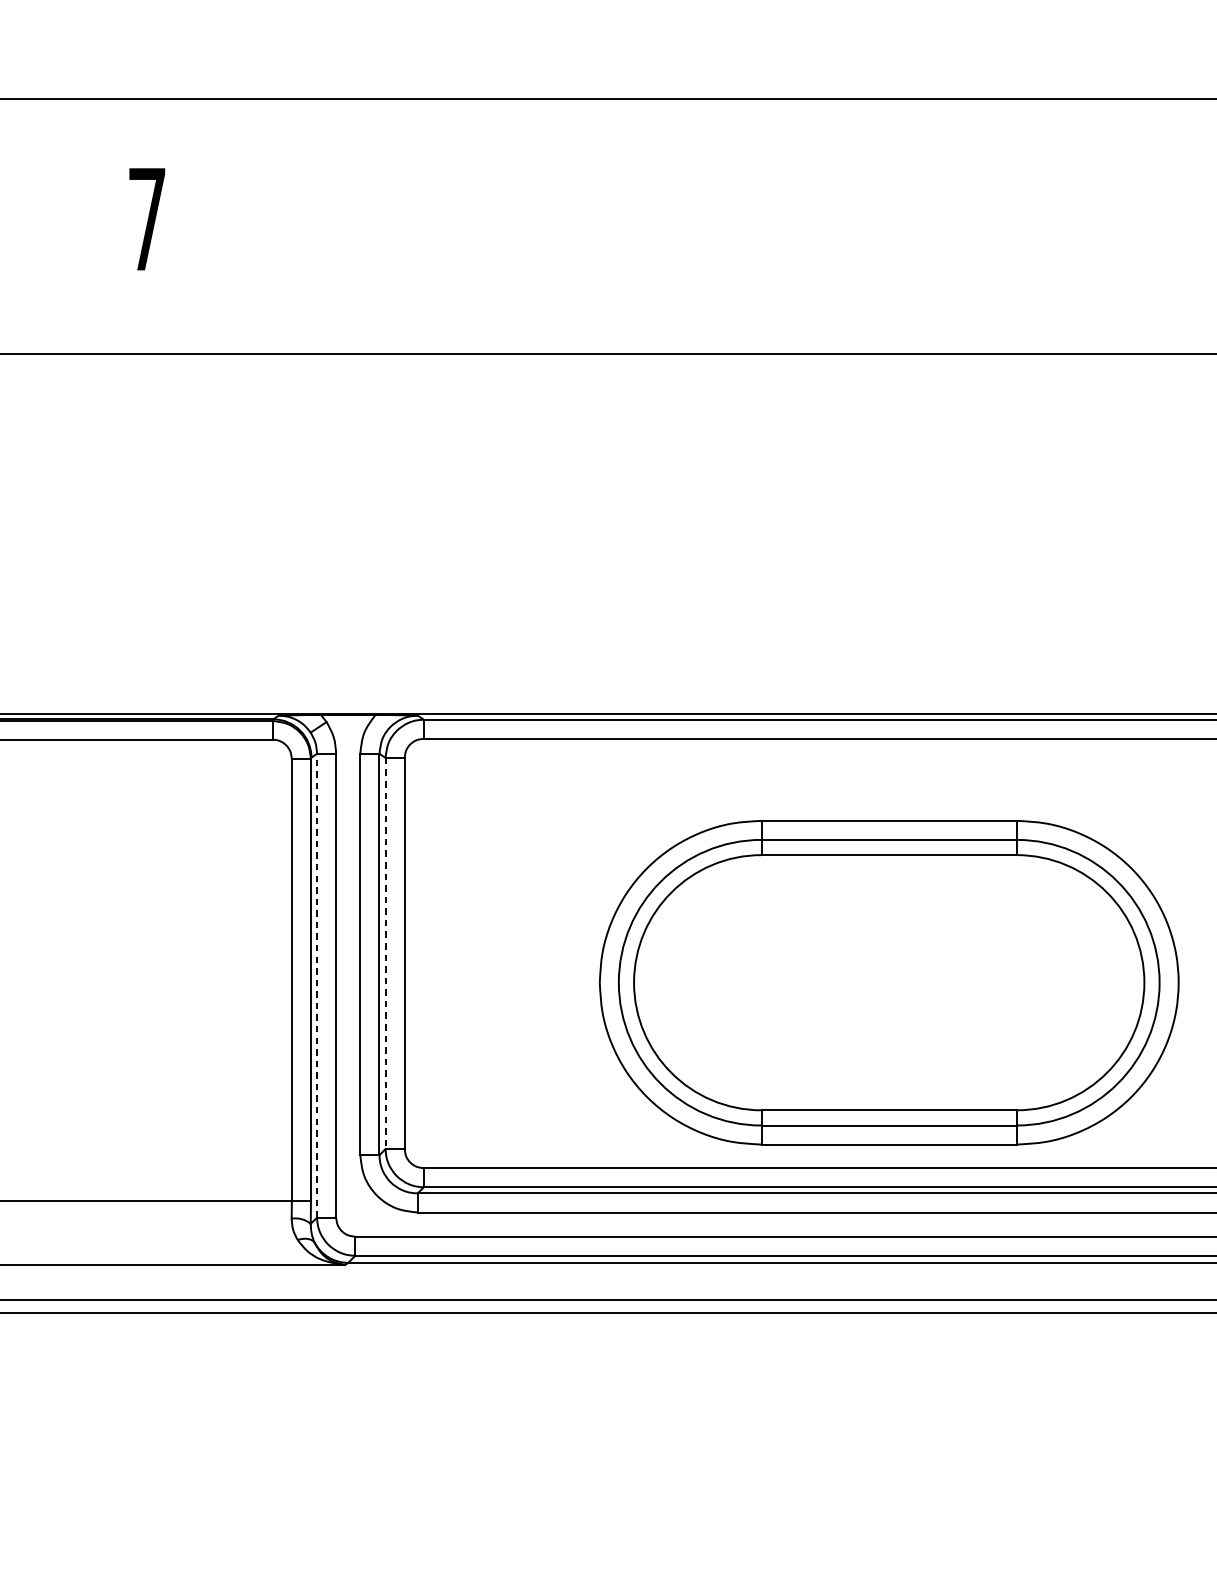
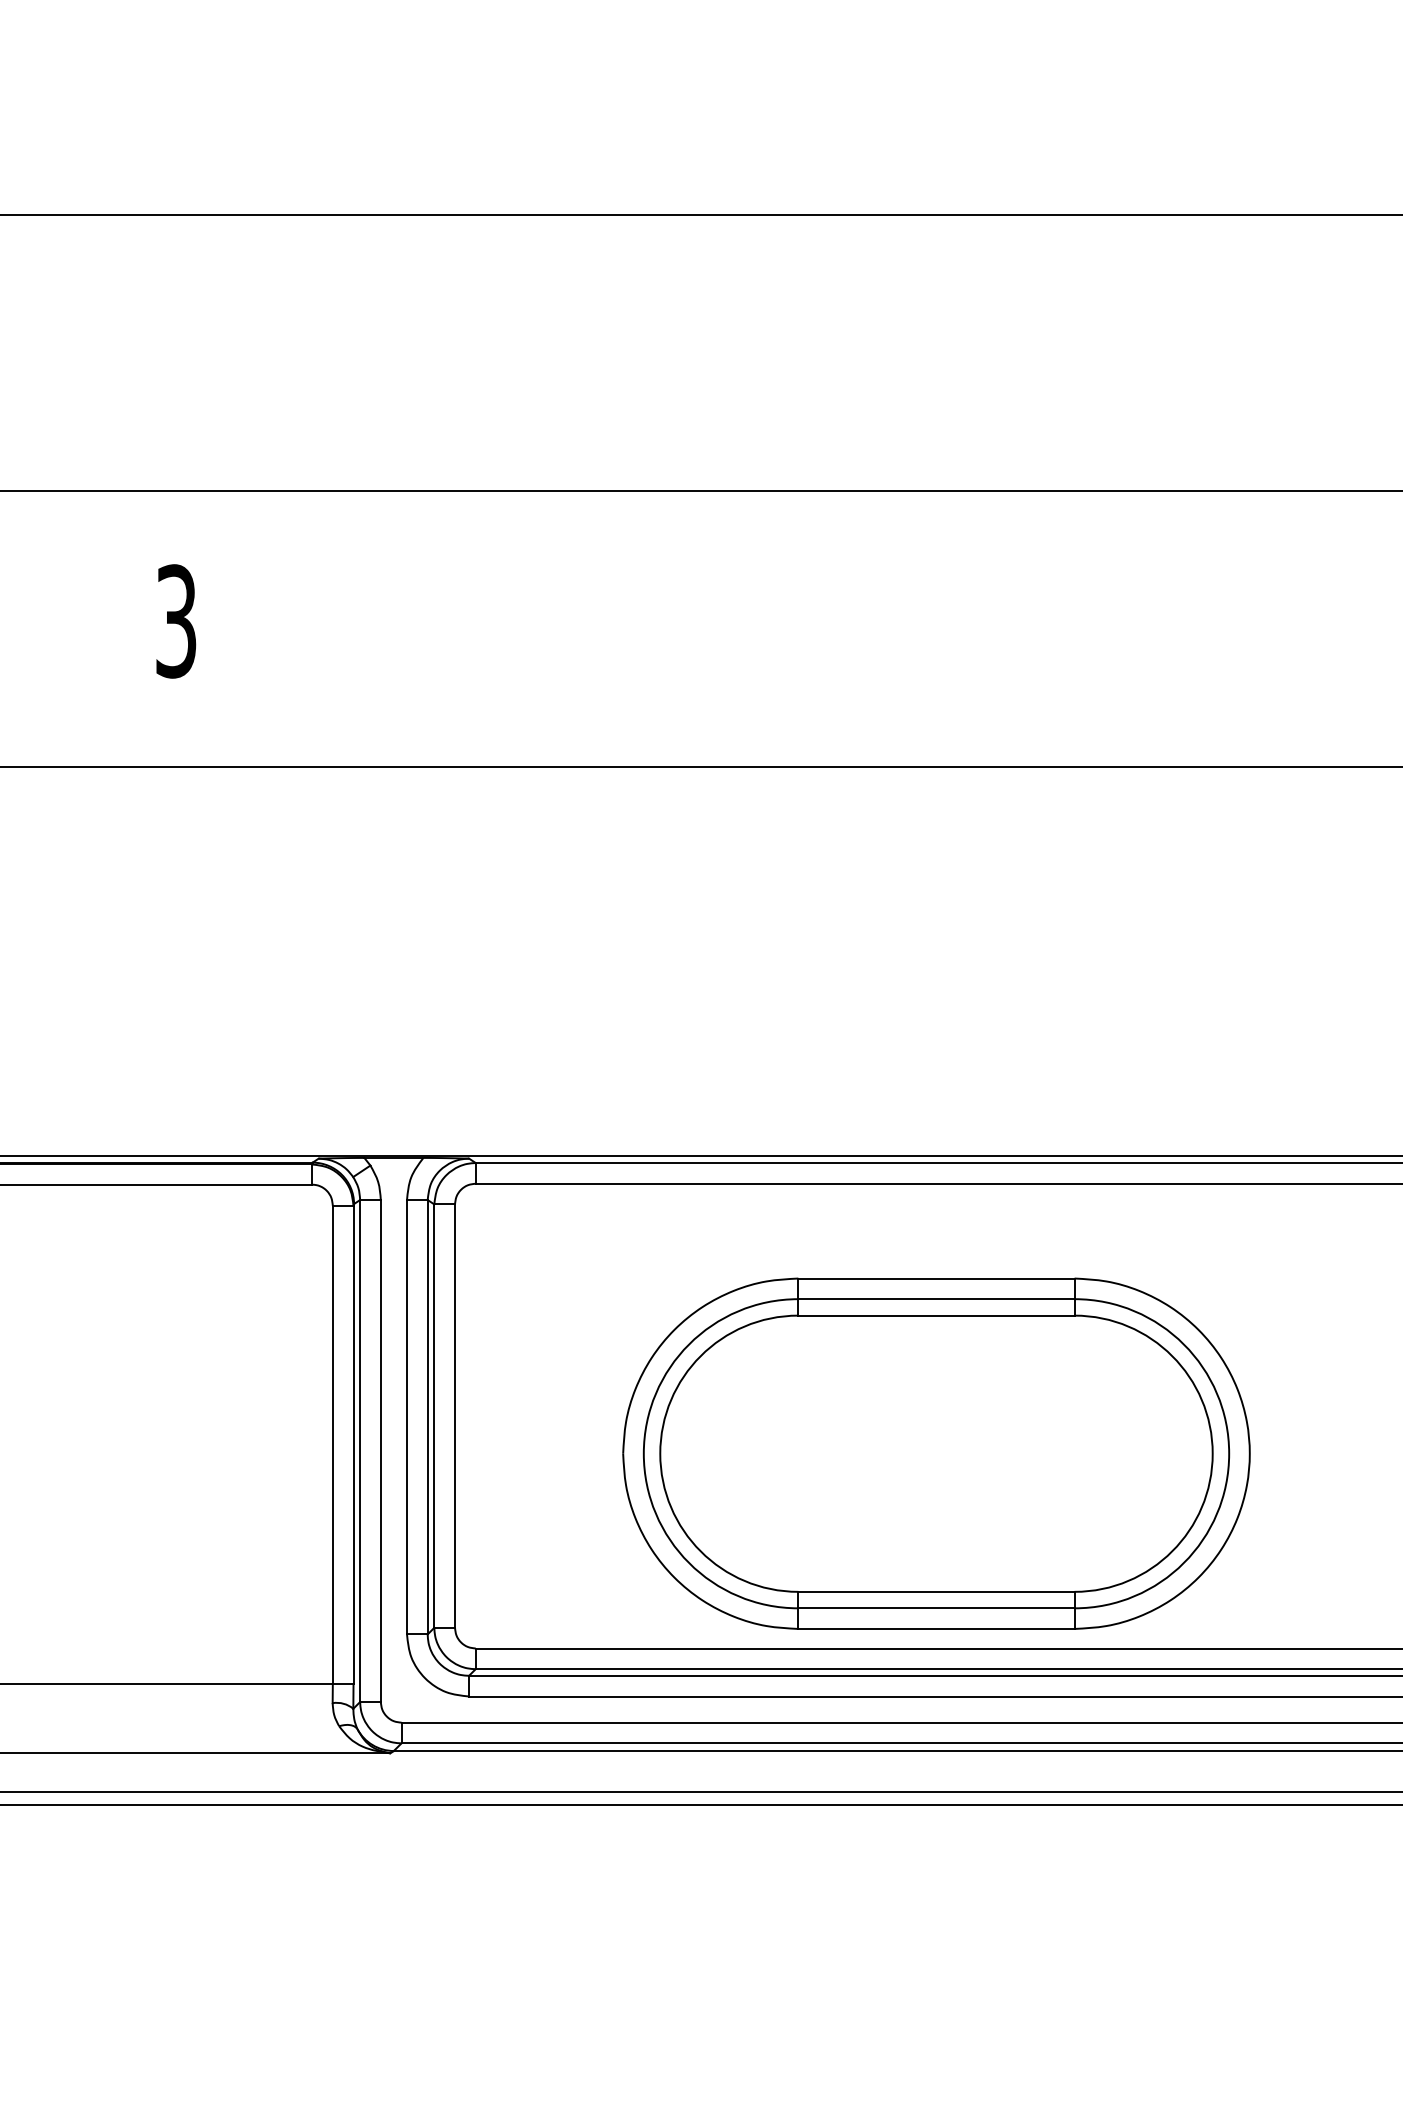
text: (147, 219) -> (176, 621), 7 -> 3
line: (385, 953) -> (434, 1416), dashed -> solid
part: (889, 982) -> (936, 1453), moved
line: (317, 986) -> (360, 1451), dashed -> solid

